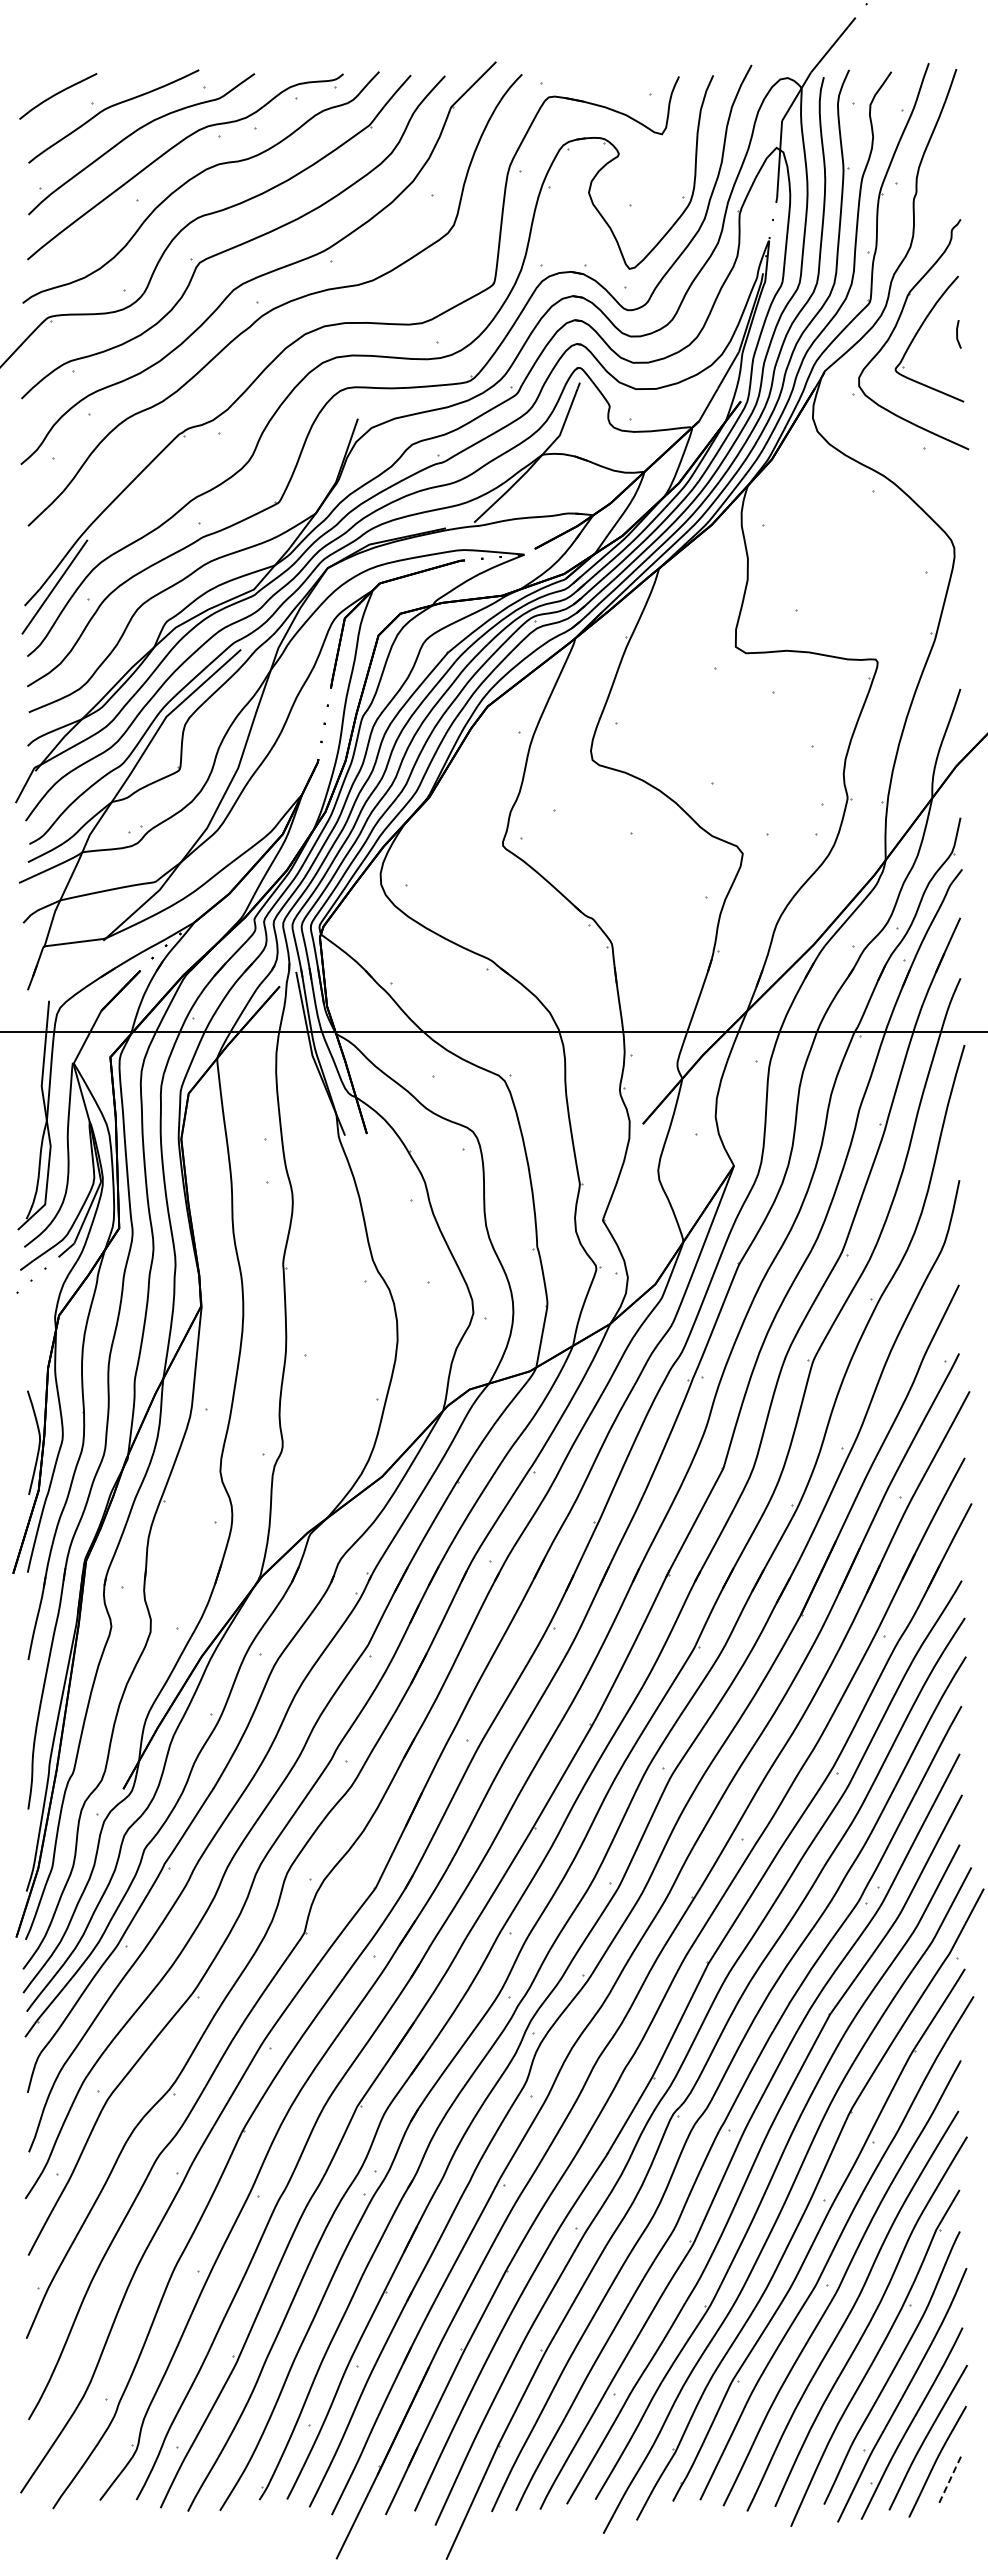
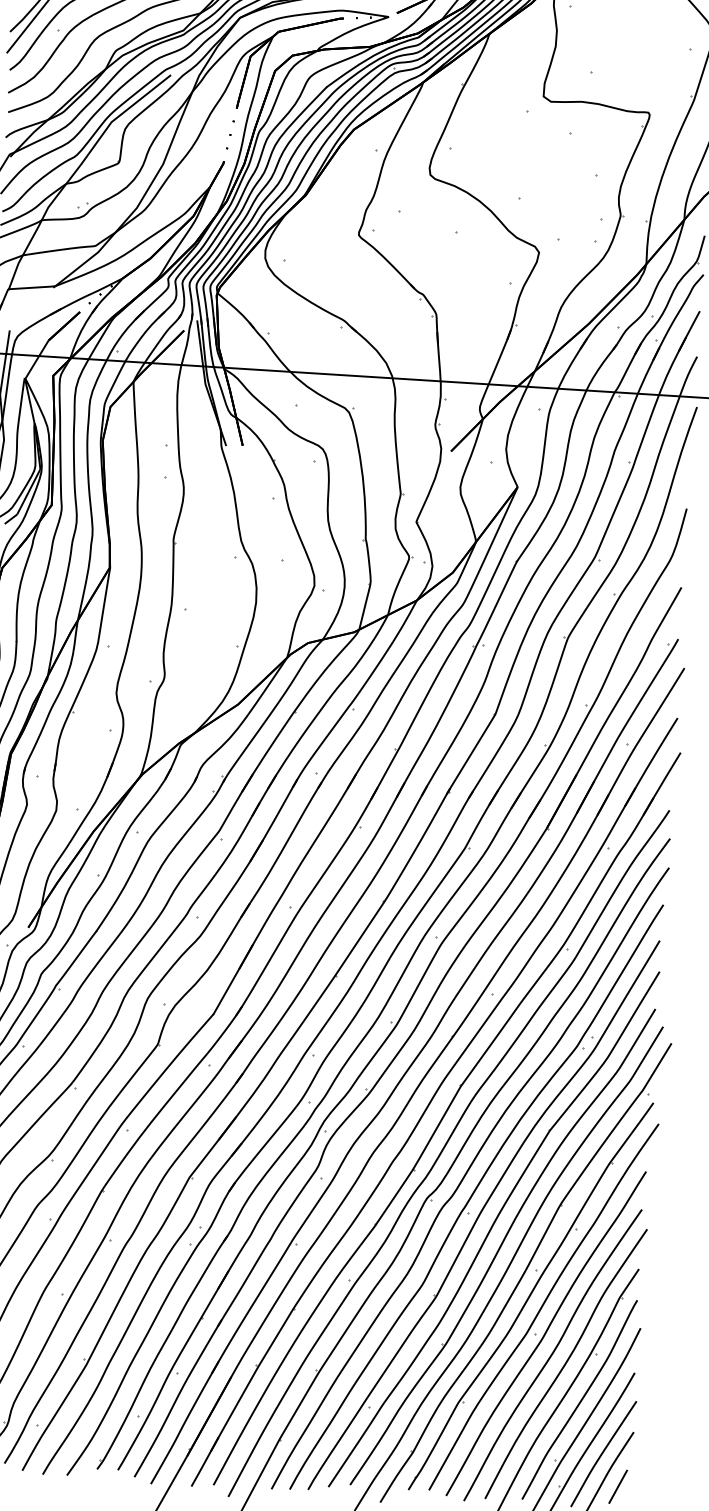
line: (950, 2479) -> (618, 1486), dashed -> solid

